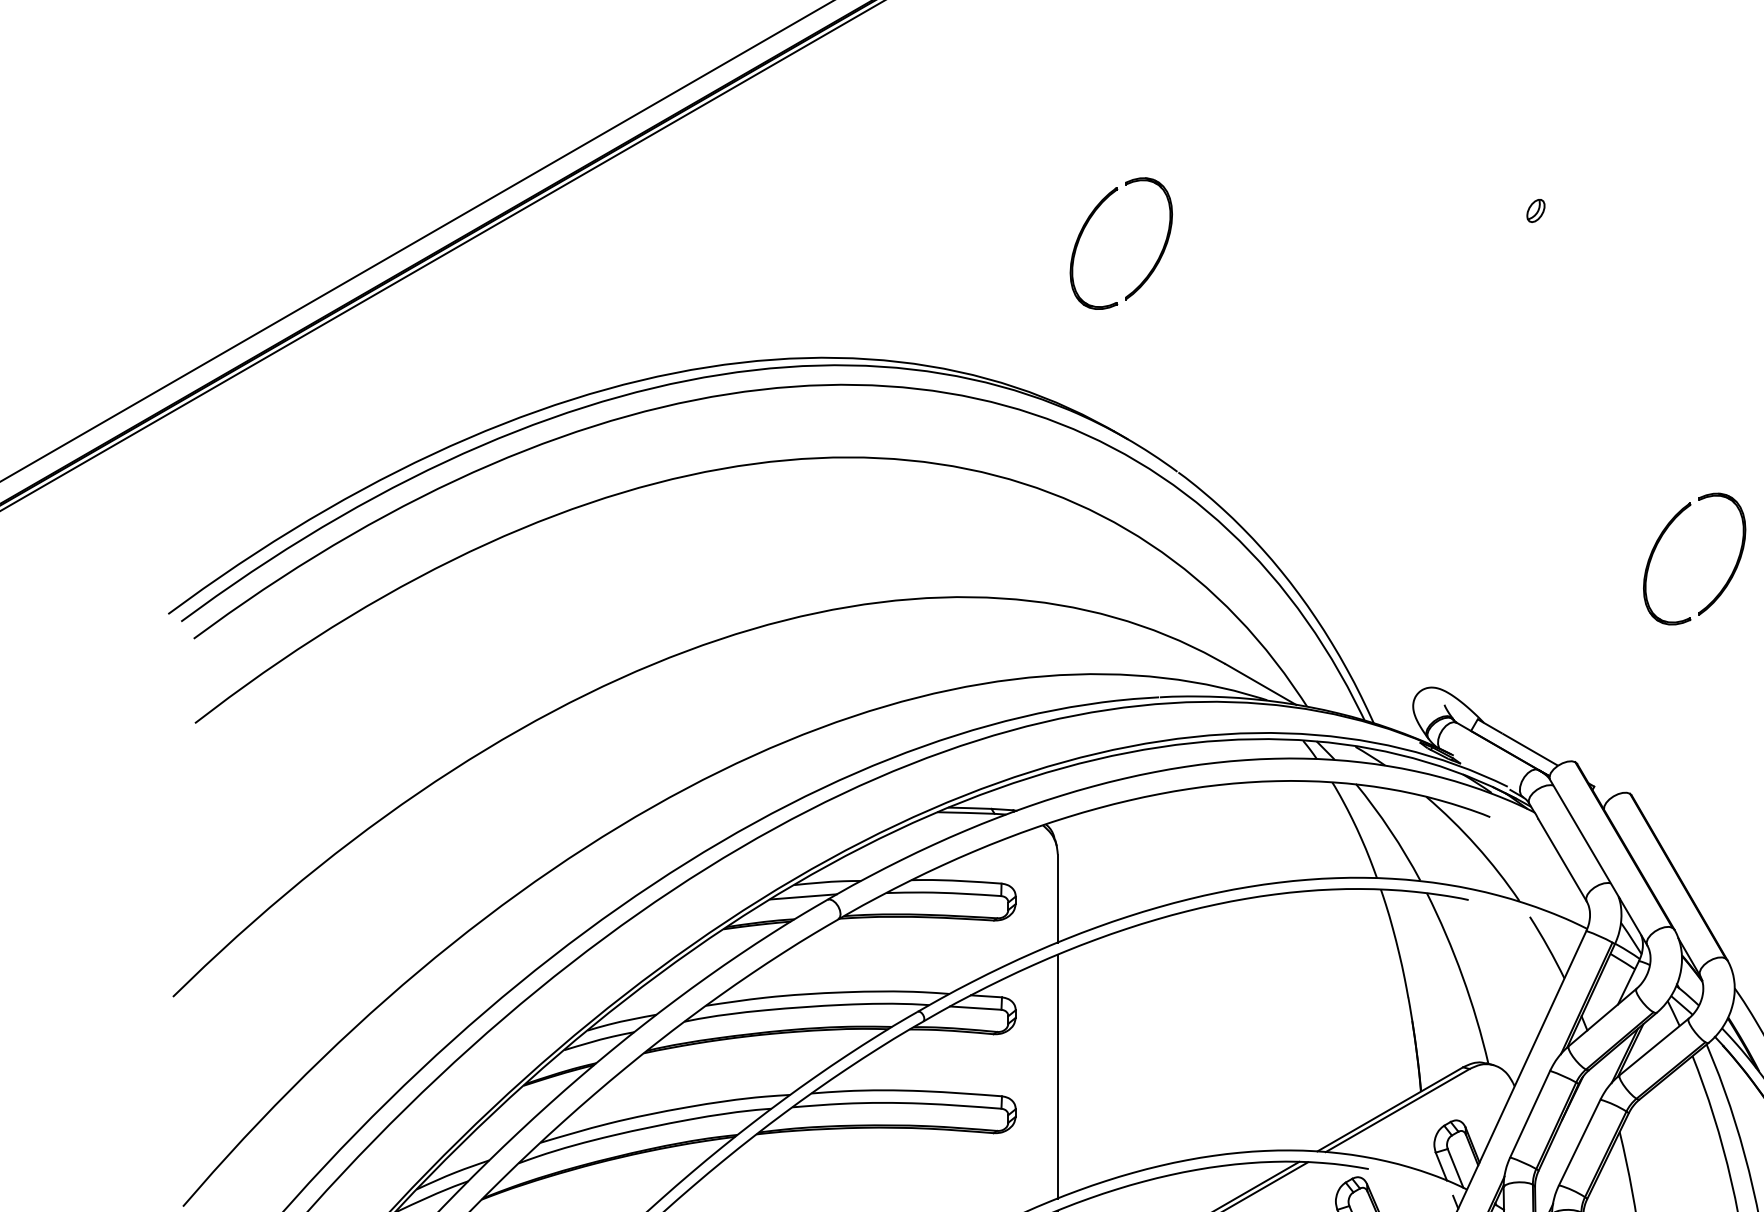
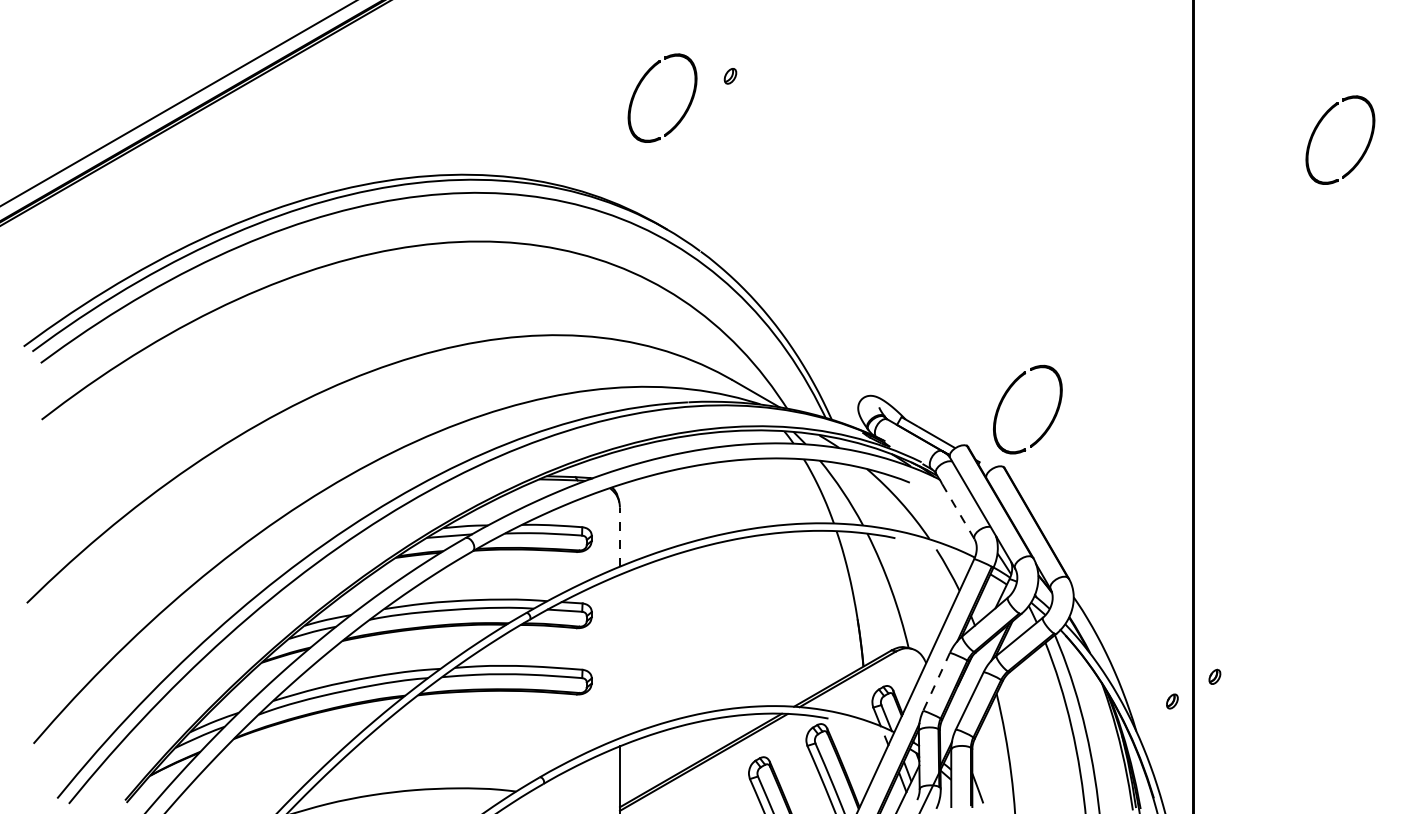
part: (1535, 211) -> (730, 76), moved
part: (1662, 537) -> (1006, 395), moved
line: (1562, 860) -> (958, 511), solid -> dashed
line: (1058, 898) -> (620, 537), solid -> dashed
line: (1058, 1076) -> (620, 656), removed
line: (1529, 1113) -> (936, 681), solid -> dashed

